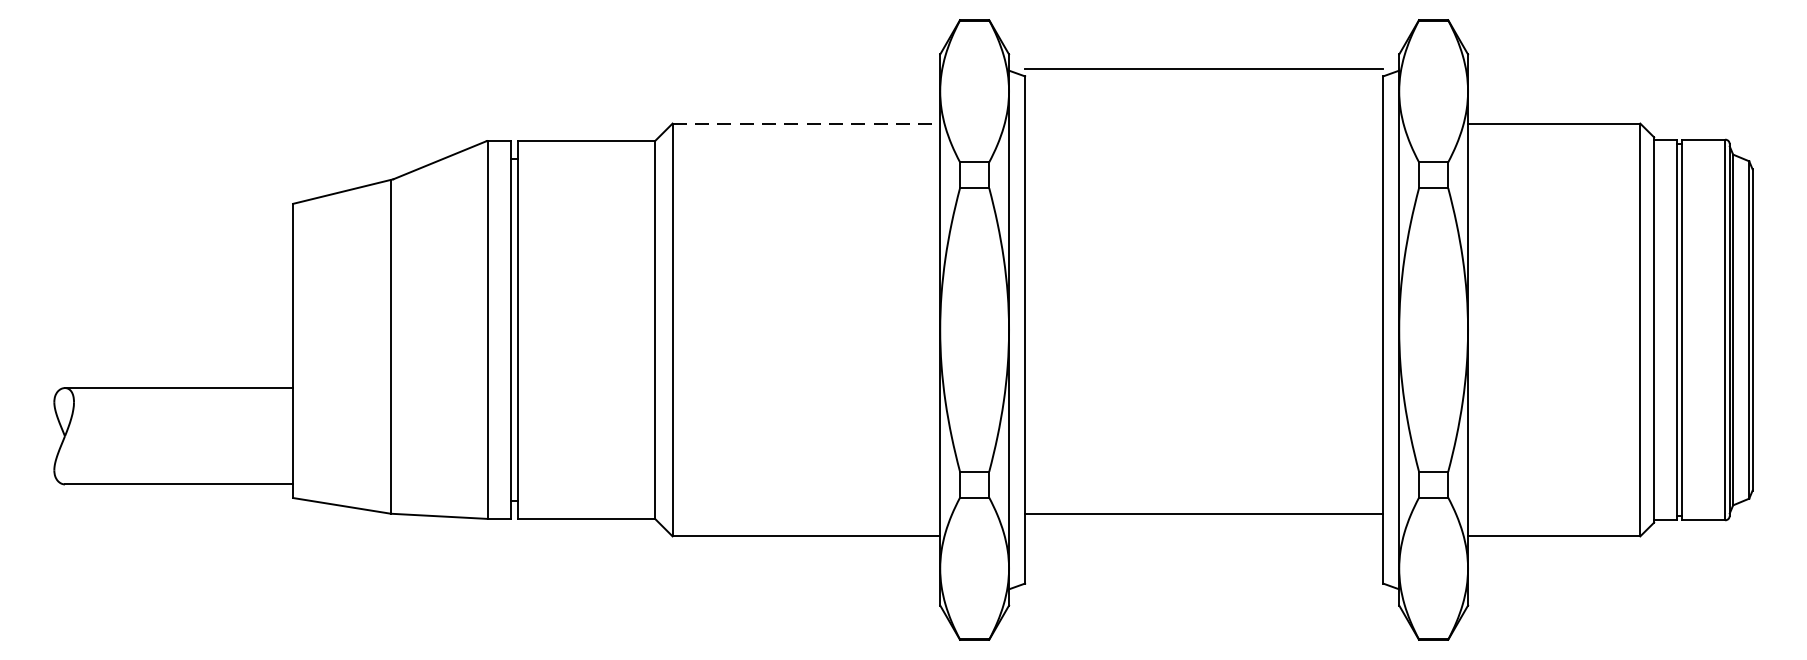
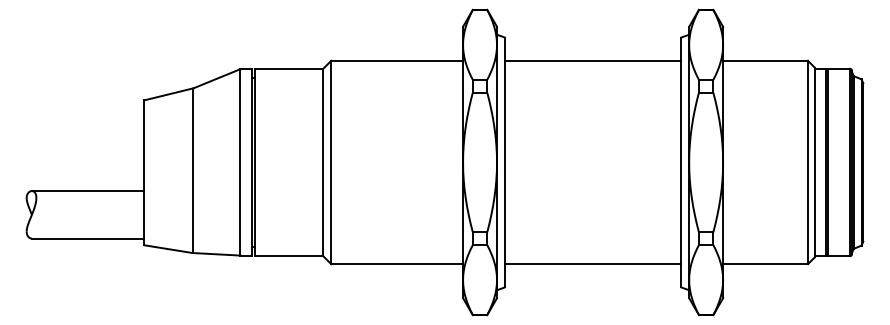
line: (1202, 68) -> (592, 60), moved
line: (807, 122) -> (397, 60), dashed -> solid
line: (1202, 514) -> (592, 264), moved

